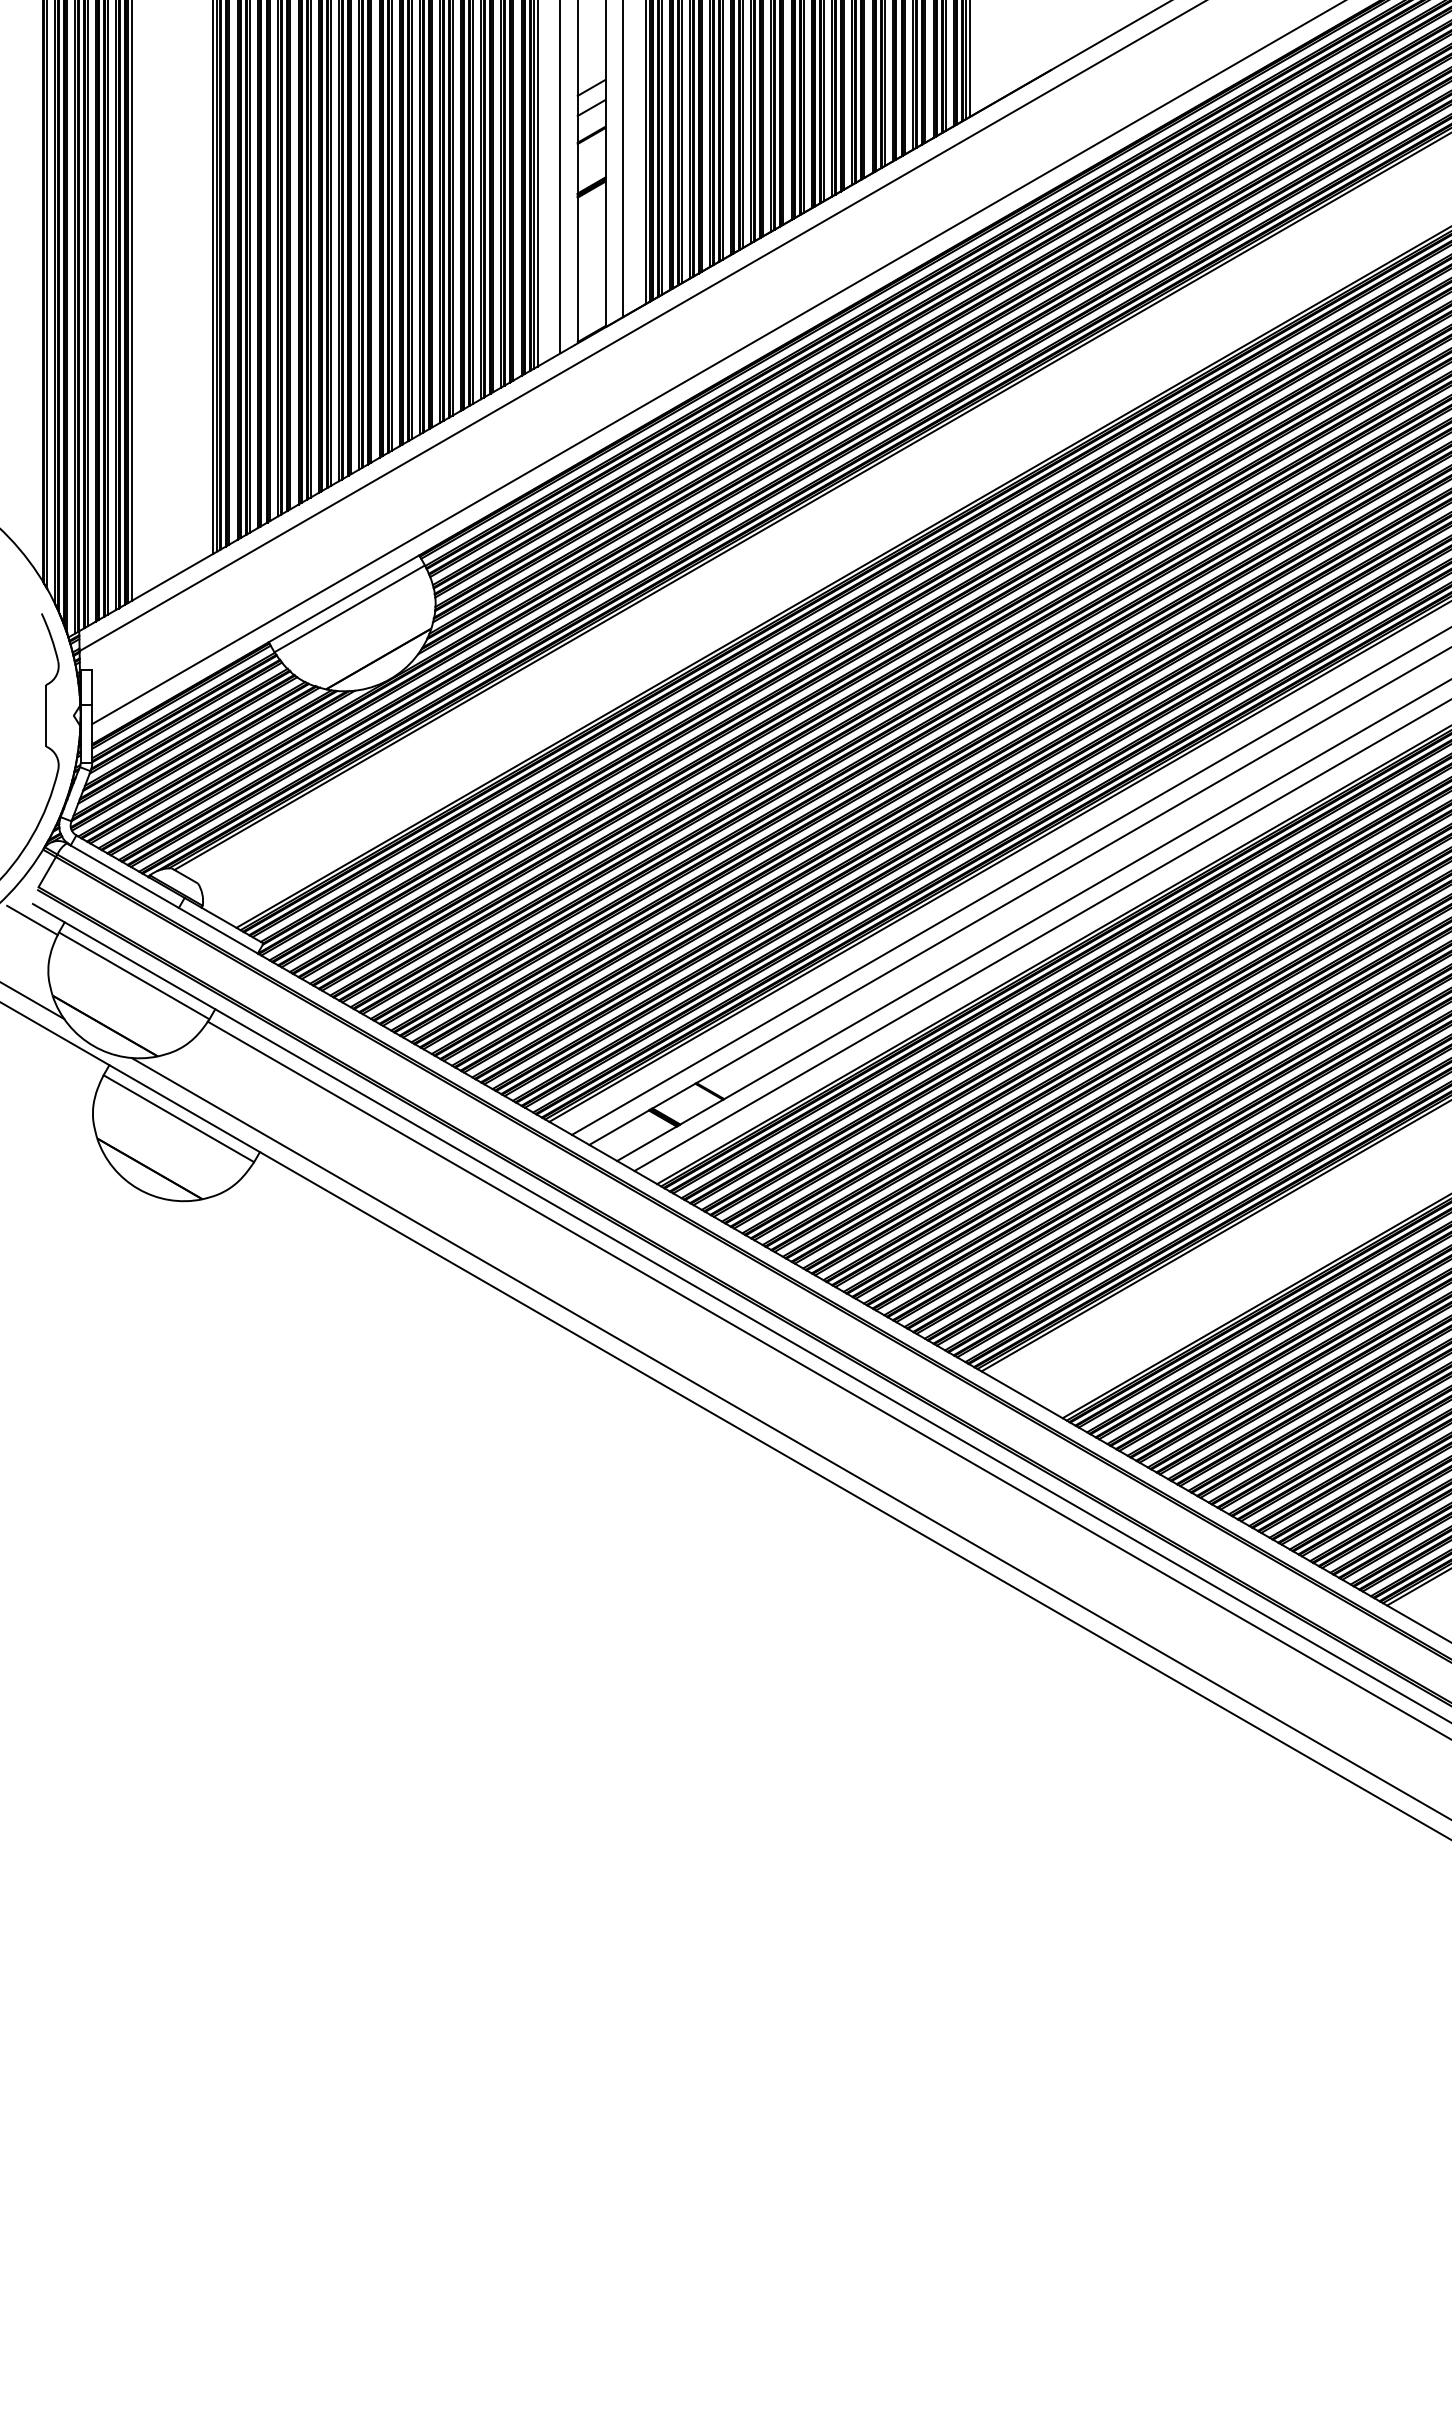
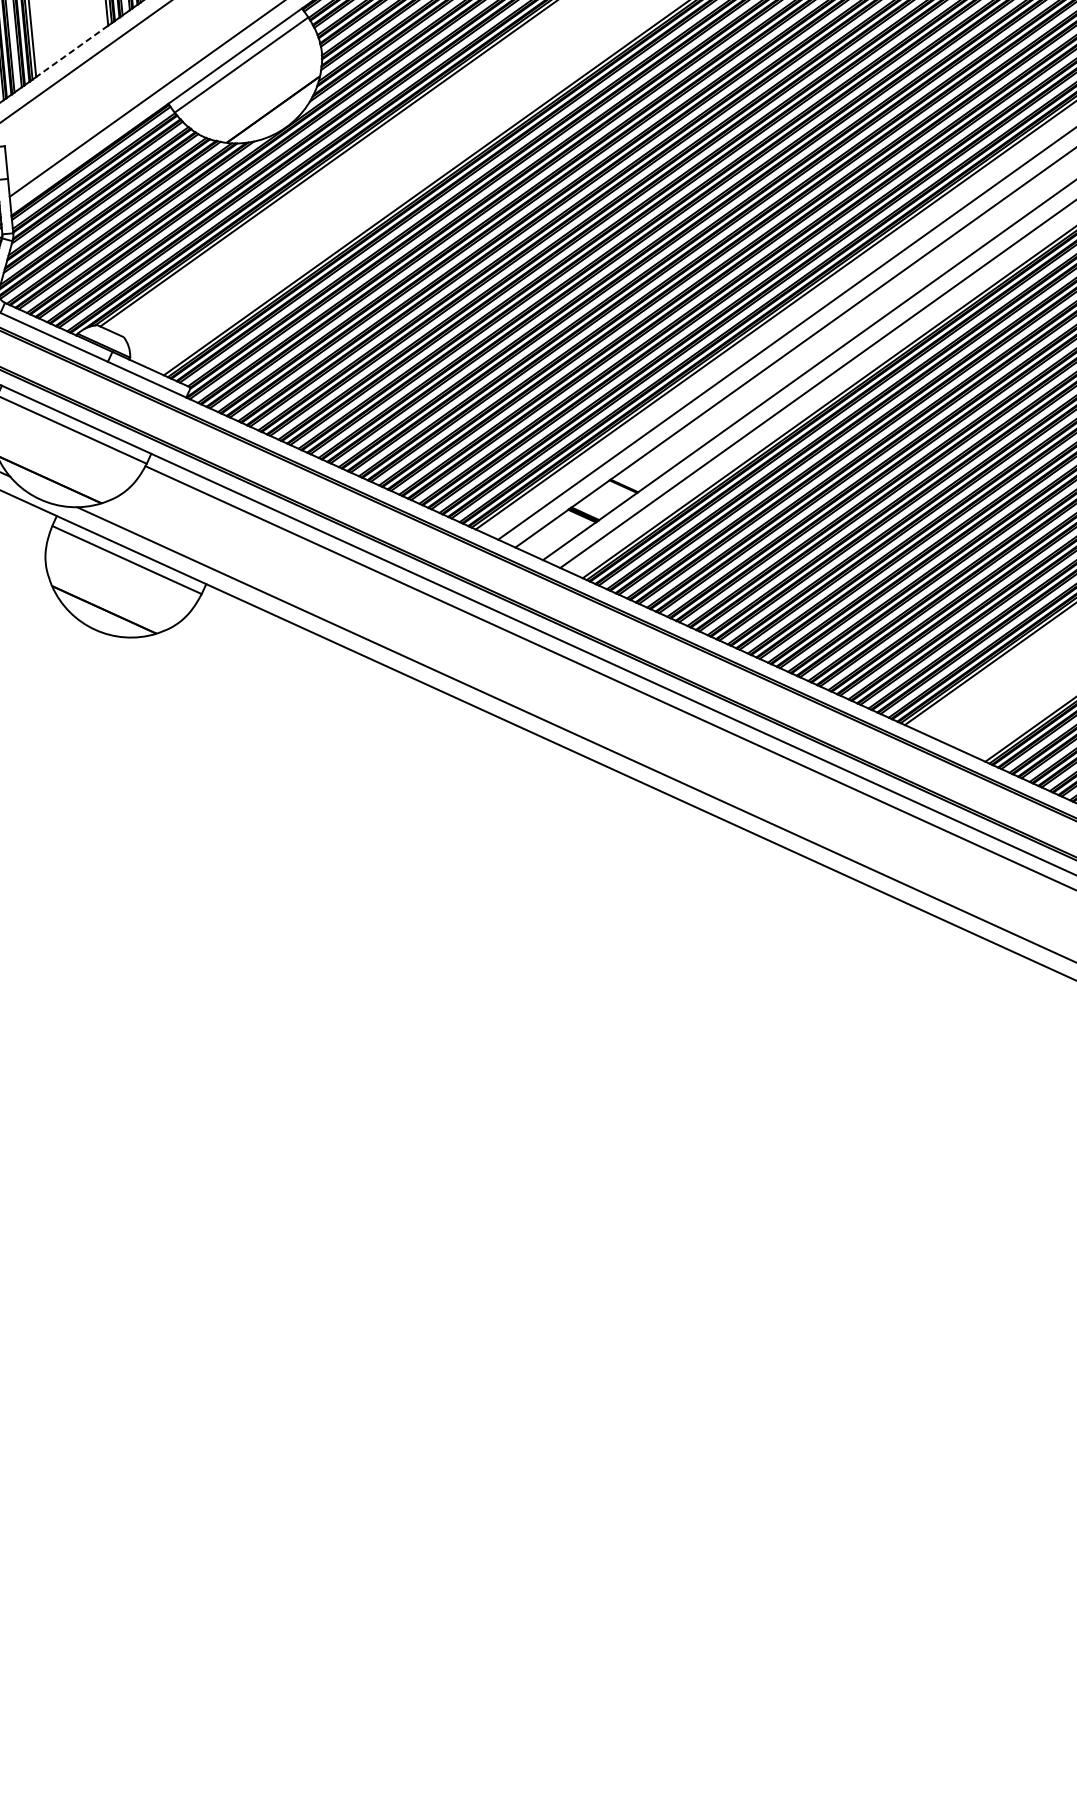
line: (172, 577) -> (72, 51), solid -> dashed

